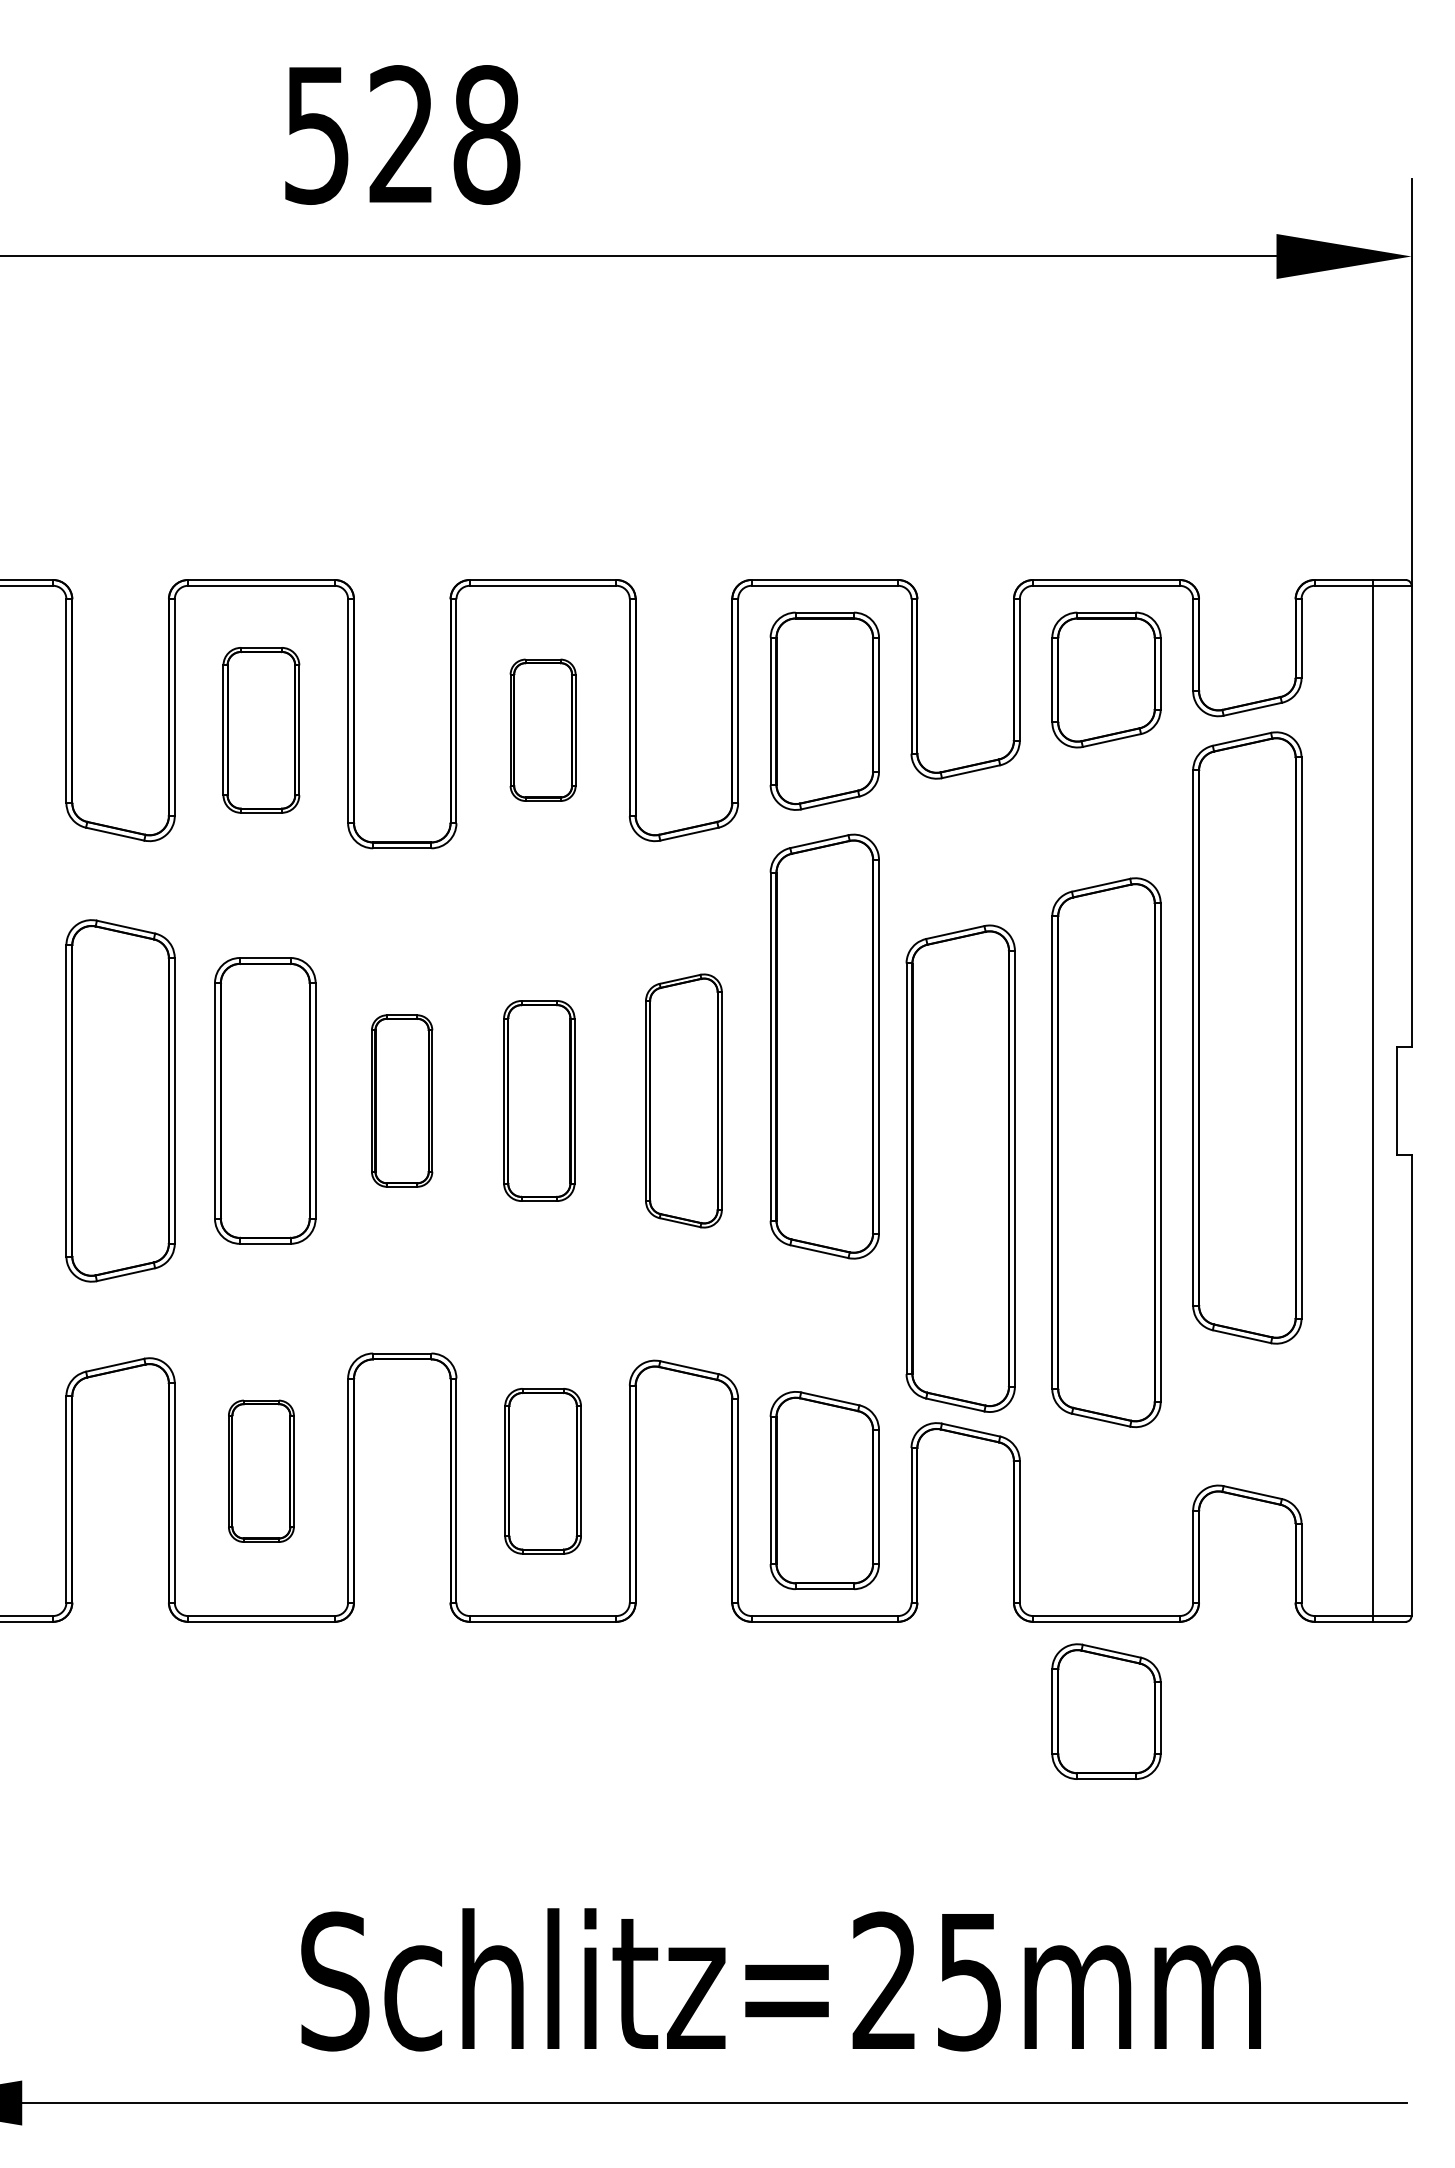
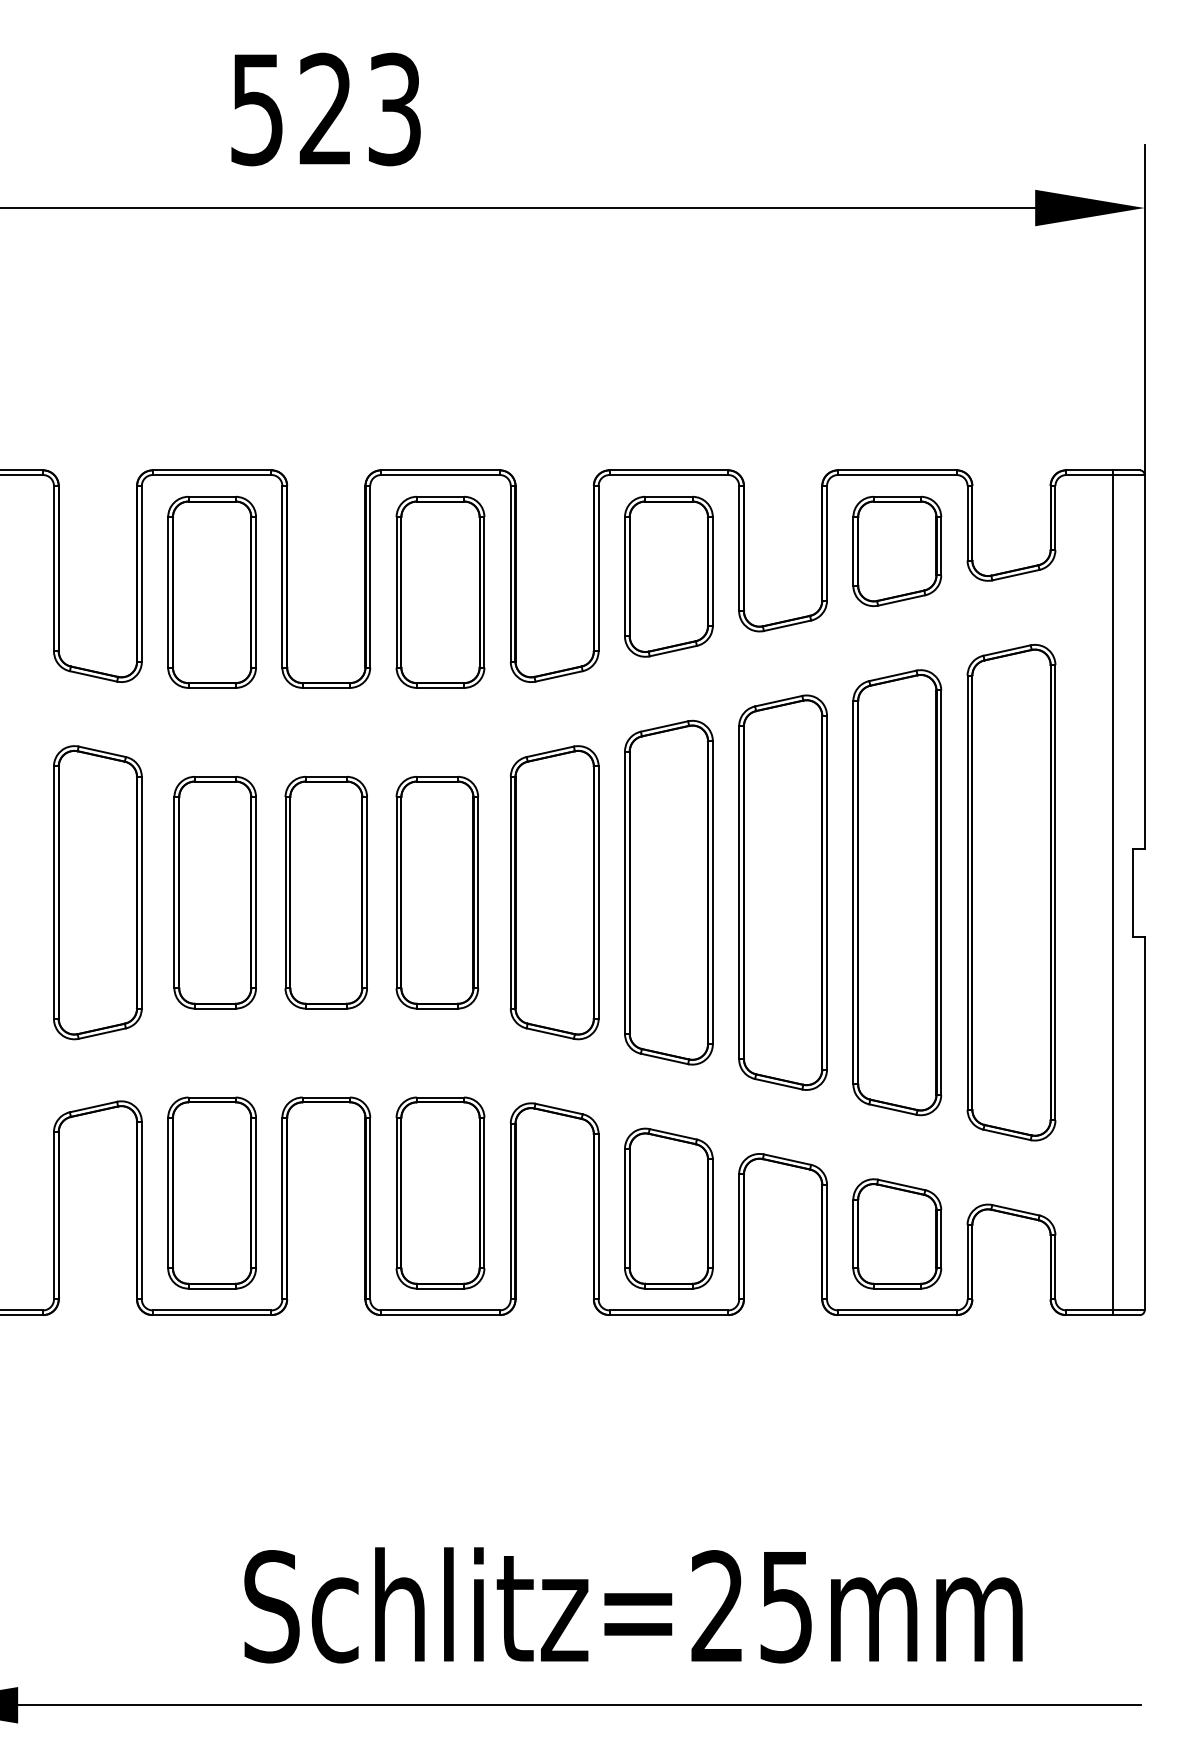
text: (487, 134) -> (395, 109), 528 -> 523
part: (260, 729) -> (211, 591), size x1.43
part: (543, 729) -> (440, 591), size x1.67
part: (1247, 1037) -> (1011, 892), moved
part: (824, 1046) -> (668, 892), moved
part: (401, 1100) -> (325, 892), size x1.67
part: (539, 1100) -> (437, 892), size x1.43
part: (683, 1100) -> (554, 892), size x1.43
part: (1106, 1152) -> (897, 892), moved
part: (959, 1168) -> (782, 892), moved
part: (260, 1470) -> (211, 1192), size x1.67
part: (543, 1470) -> (440, 1192), size x1.43
part: (1106, 1711) -> (897, 1233), moved

